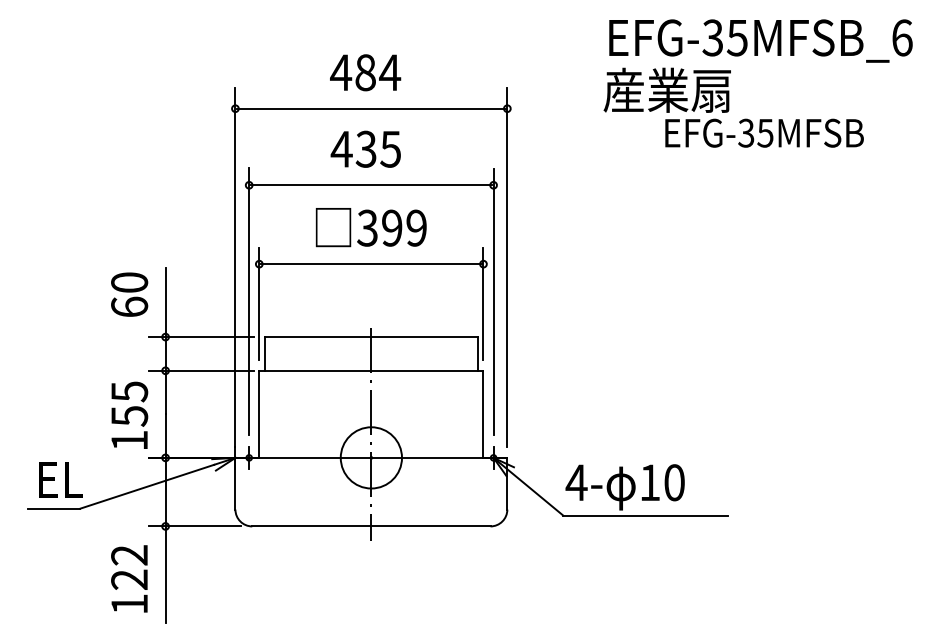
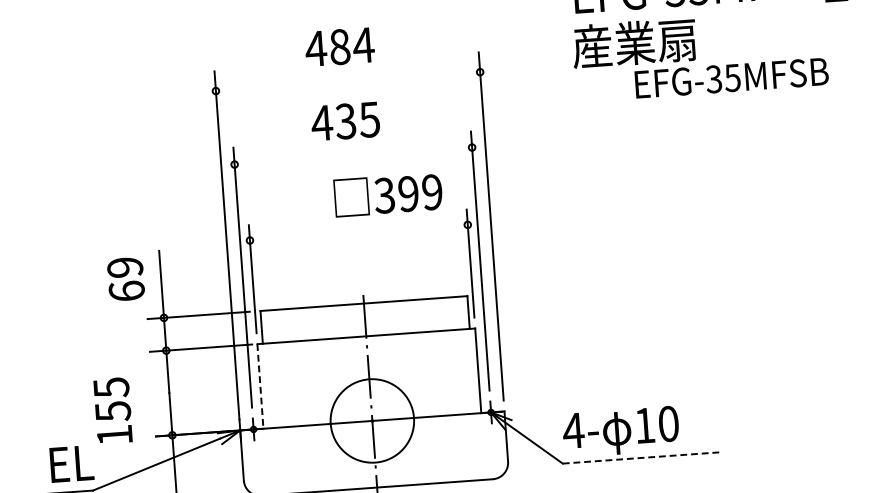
line: (371, 108) -> (348, 81), removed
line: (371, 185) -> (353, 156), removed
text: (370, 227) -> (387, 194), moved
line: (371, 264) -> (359, 233), removed
text: (129, 282) -> (125, 267), 60 -> 69
text: (129, 414) -> (112, 409), moved
line: (259, 414) -> (260, 386), solid -> dashed
circle: (371, 457) -> (372, 420), size x1.4
line: (645, 515) -> (642, 457), solid -> dashed

